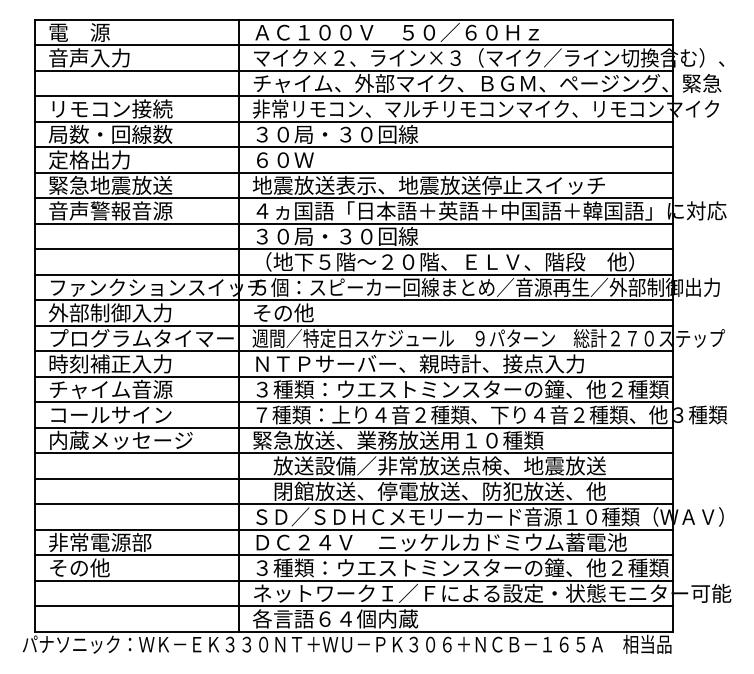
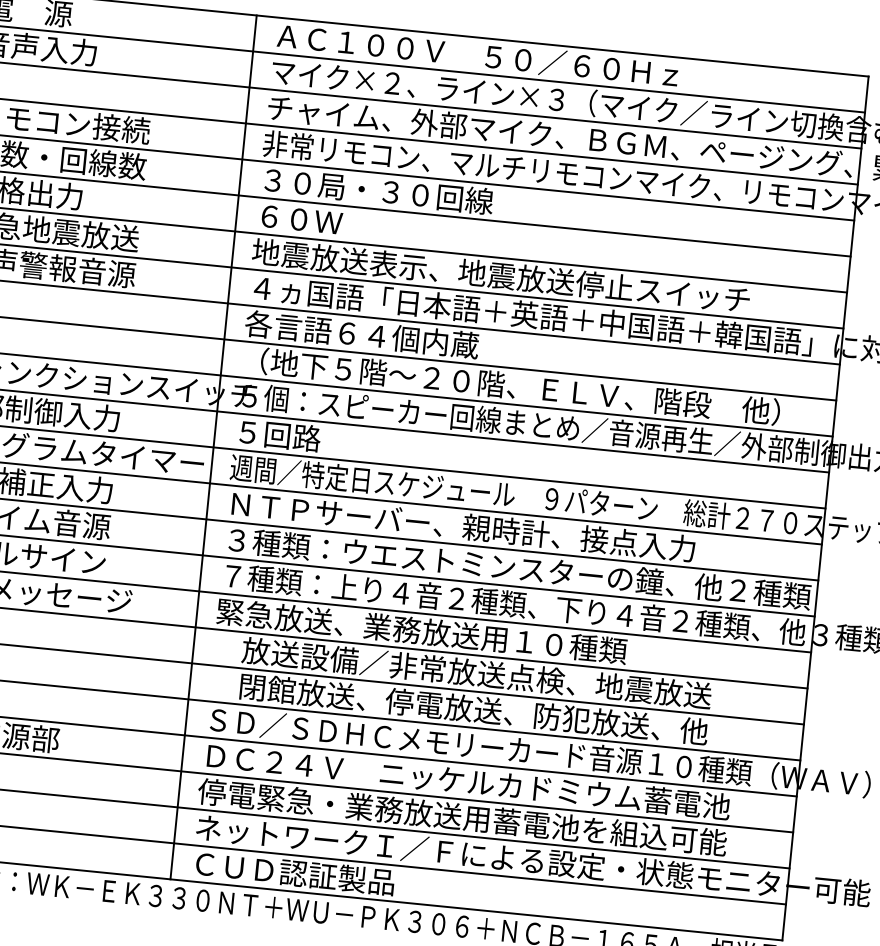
text: (335, 235) -> (362, 333), ３０局・３０回線 -> 各言語６４個内蔵
text: (283, 312) -> (277, 434), その他 -> ５回路
text: (460, 567) -> (491, 819), ３種類：ウエストミンスターの鐘、他２種類 -> 停電緊急・業務放送用蓄電池を組込可能
text: (335, 618) -> (308, 873), 各言語６４個内蔵 -> ＣＵＤ認証製品

